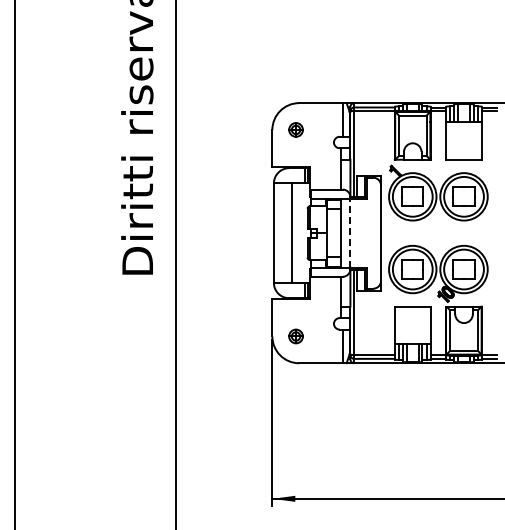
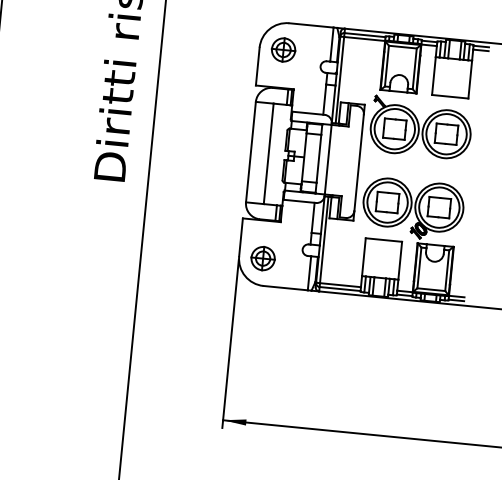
part: (295, 129) -> (283, 49), size x1.67
line: (350, 232) -> (328, 159), dashed -> solid
part: (295, 336) -> (262, 258), size x1.67

